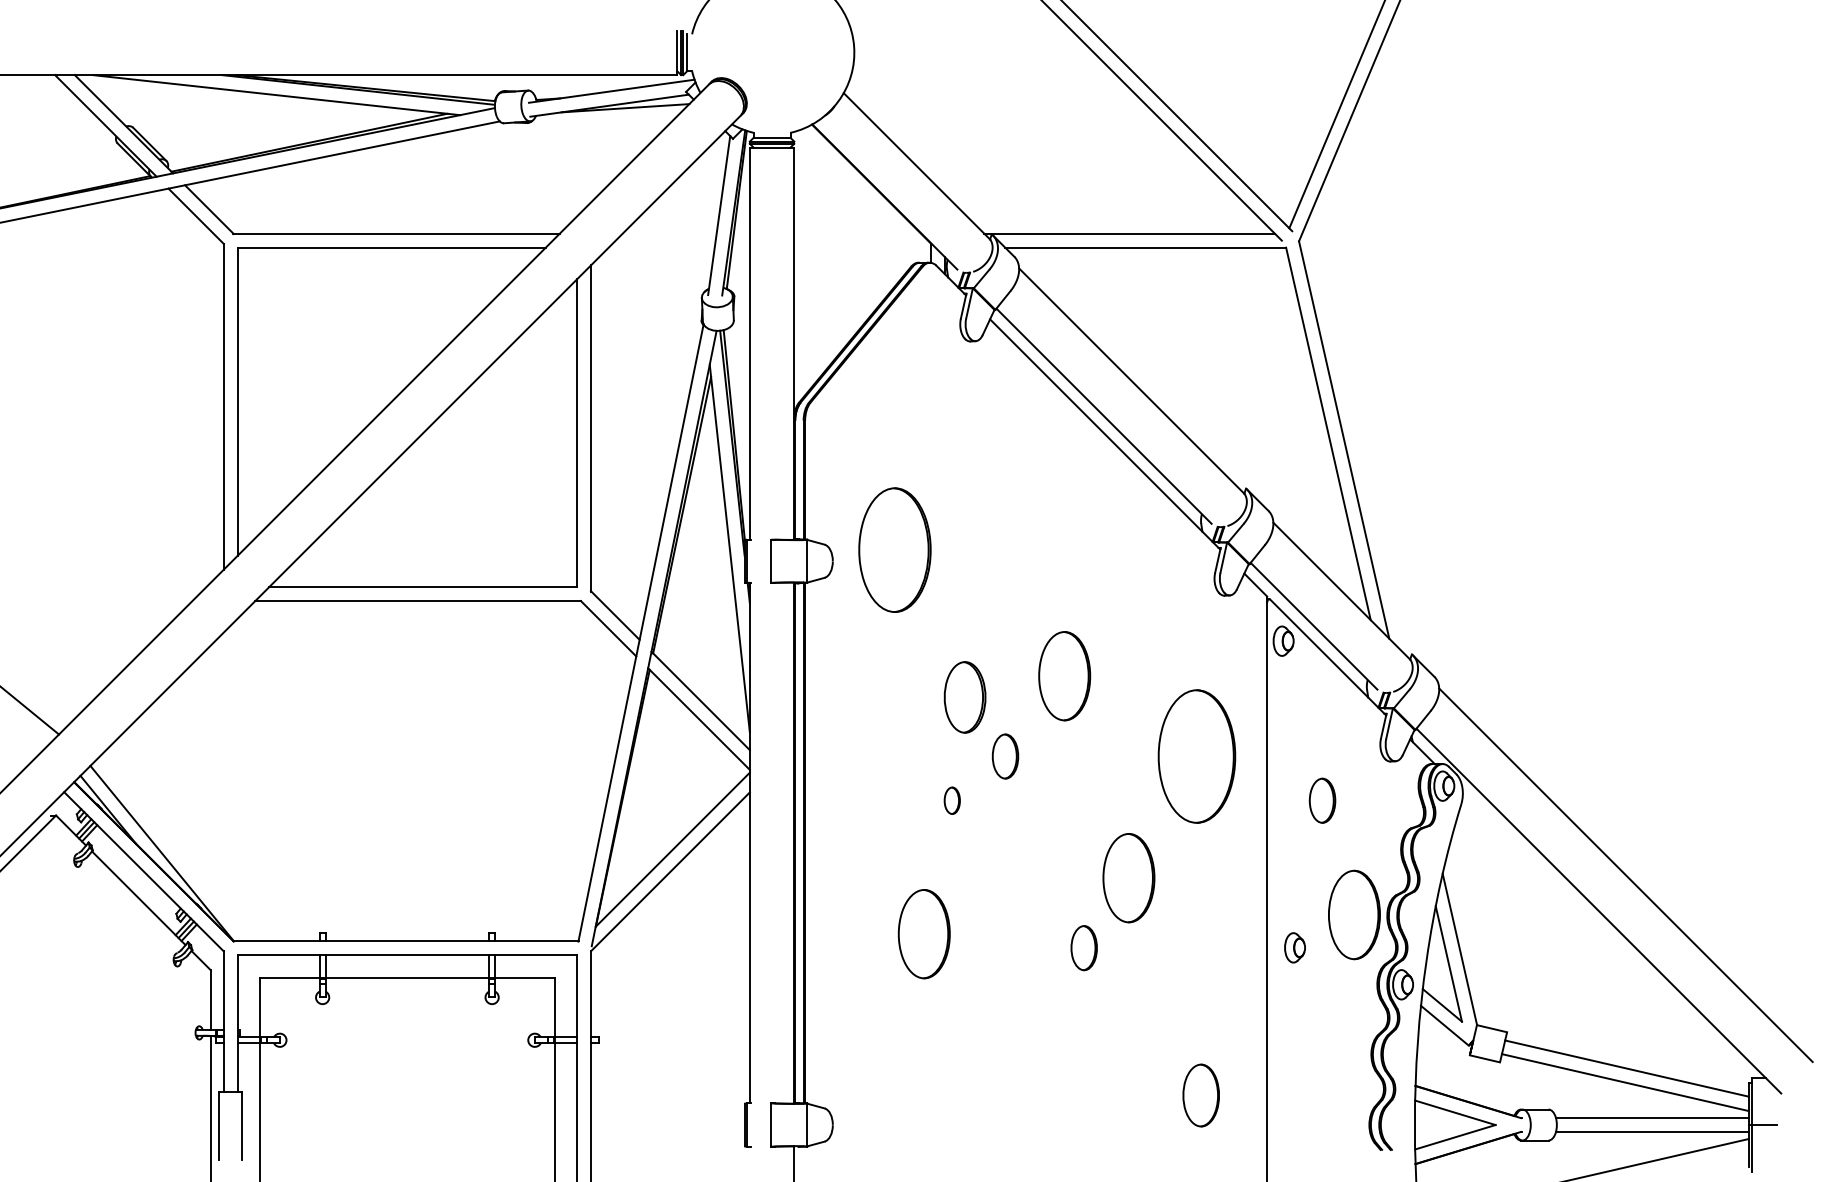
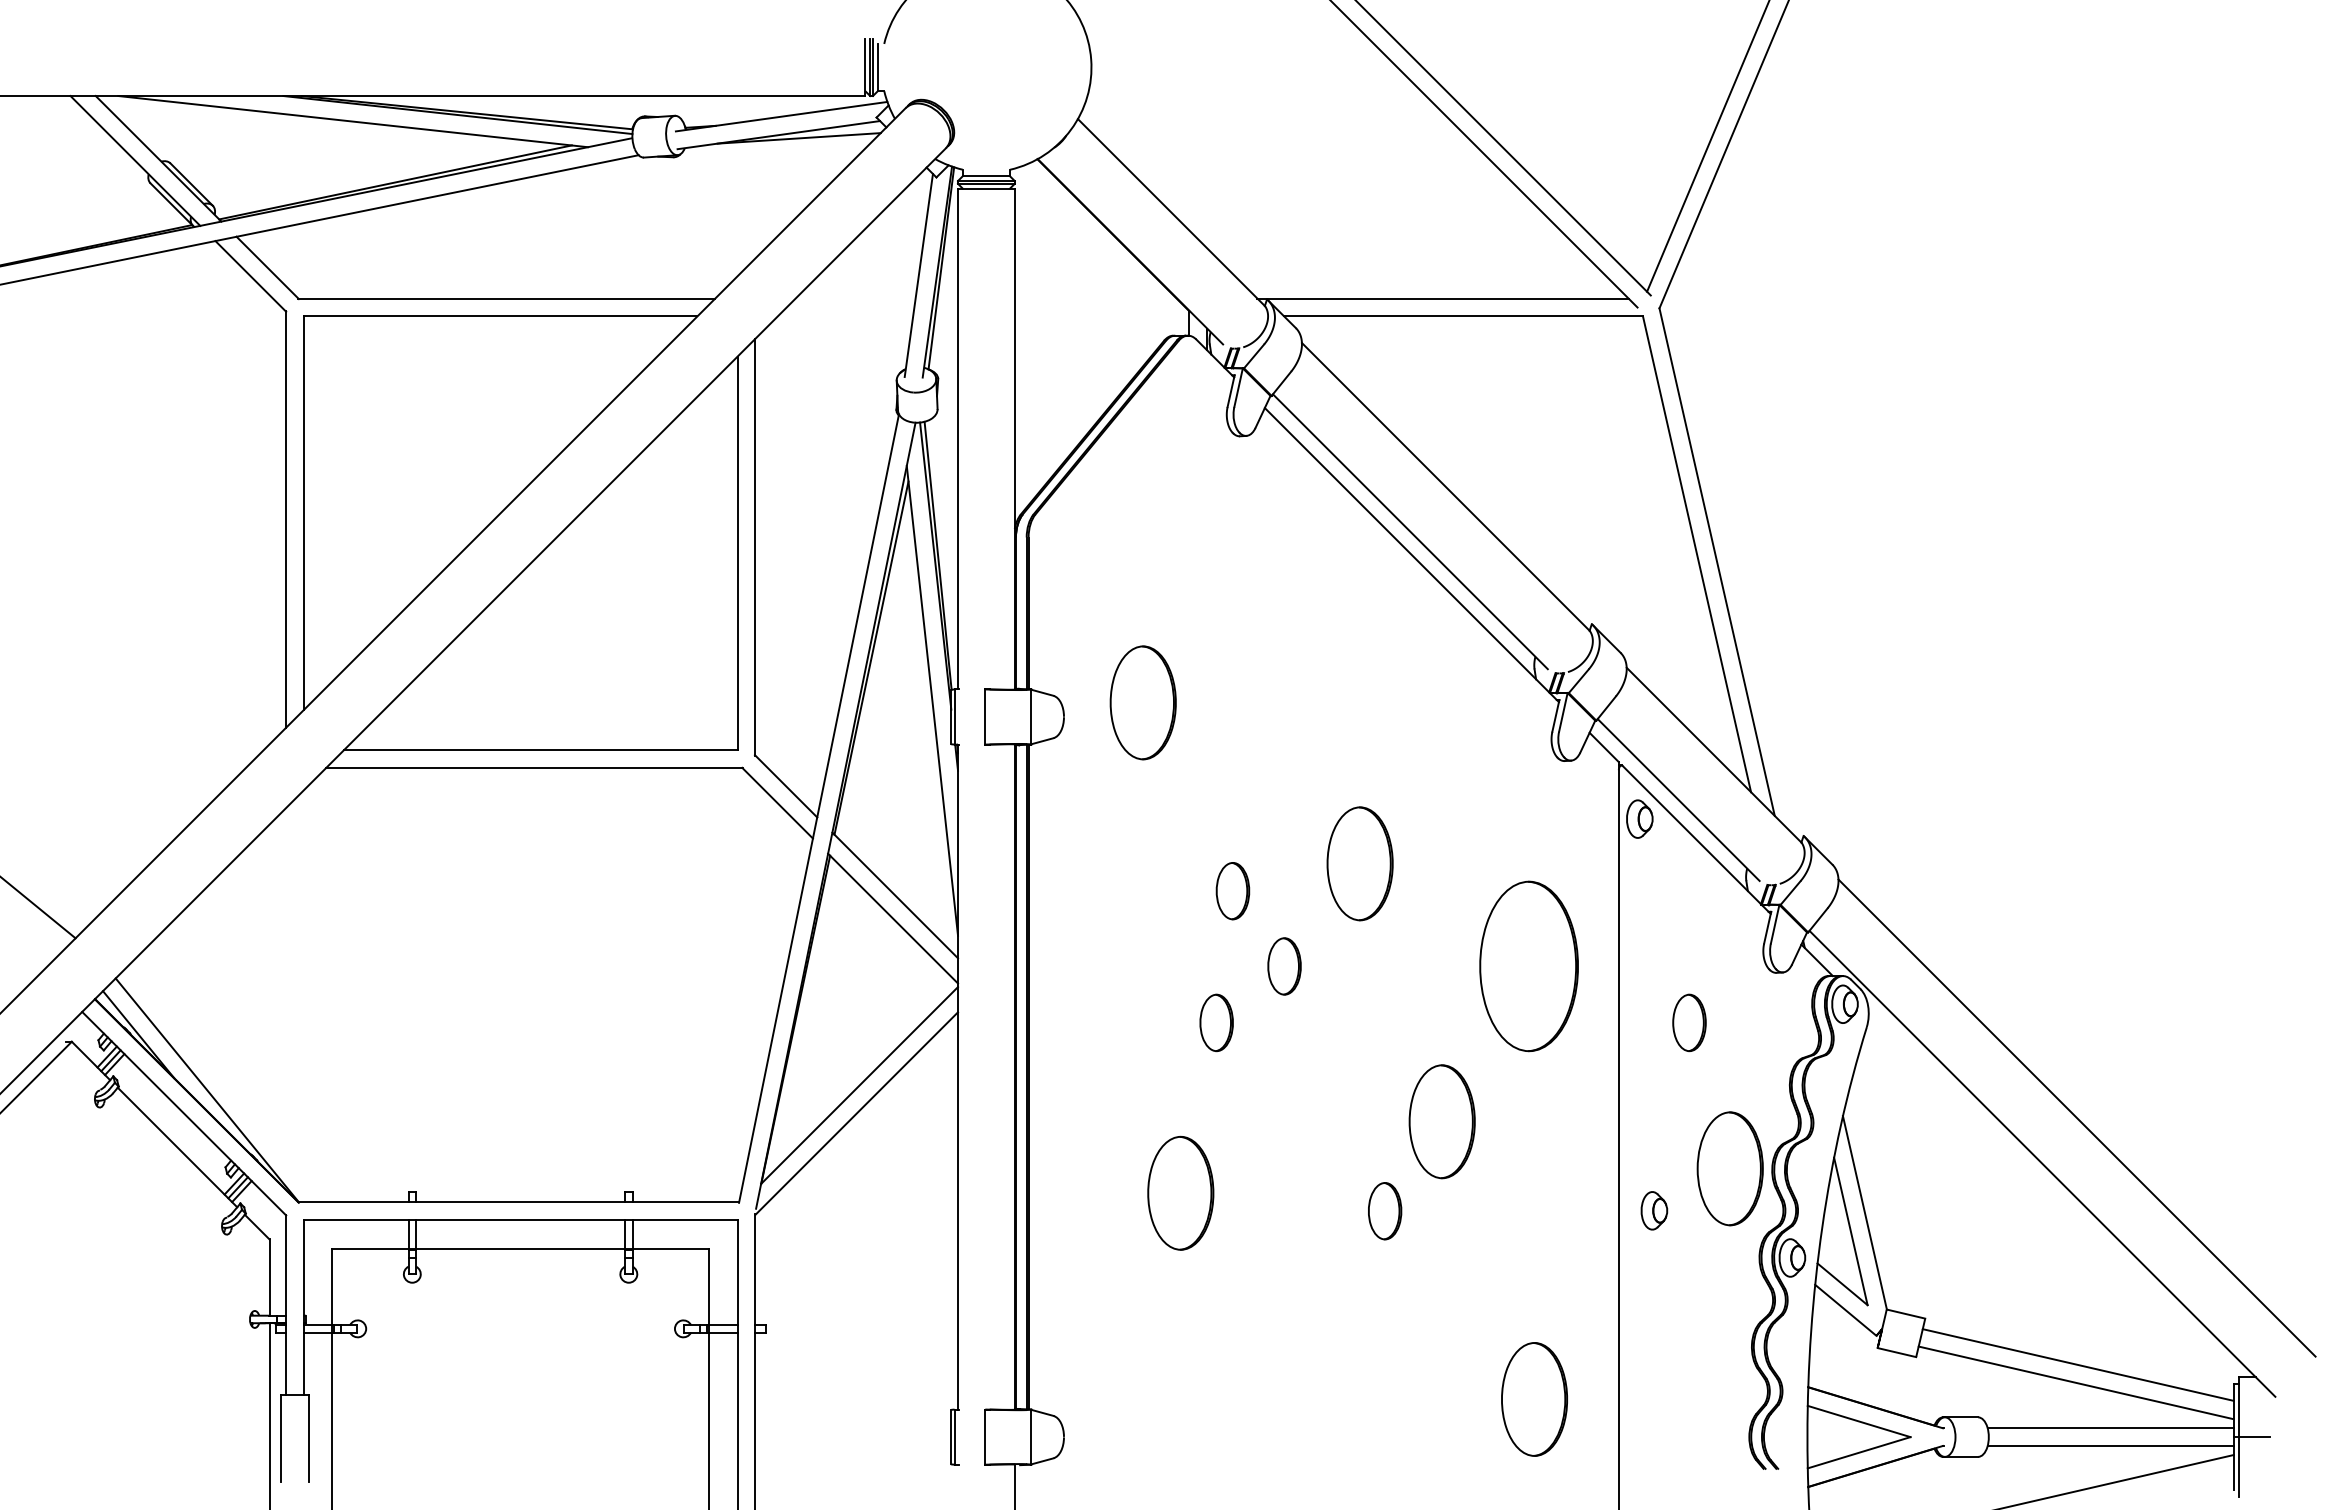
part: (894, 549) -> (1142, 702), size x0.71
part: (964, 697) -> (1232, 891), size x0.62
part: (952, 800) -> (1216, 1022), size x1.67
part: (1201, 1095) -> (1534, 1399), size x1.43

